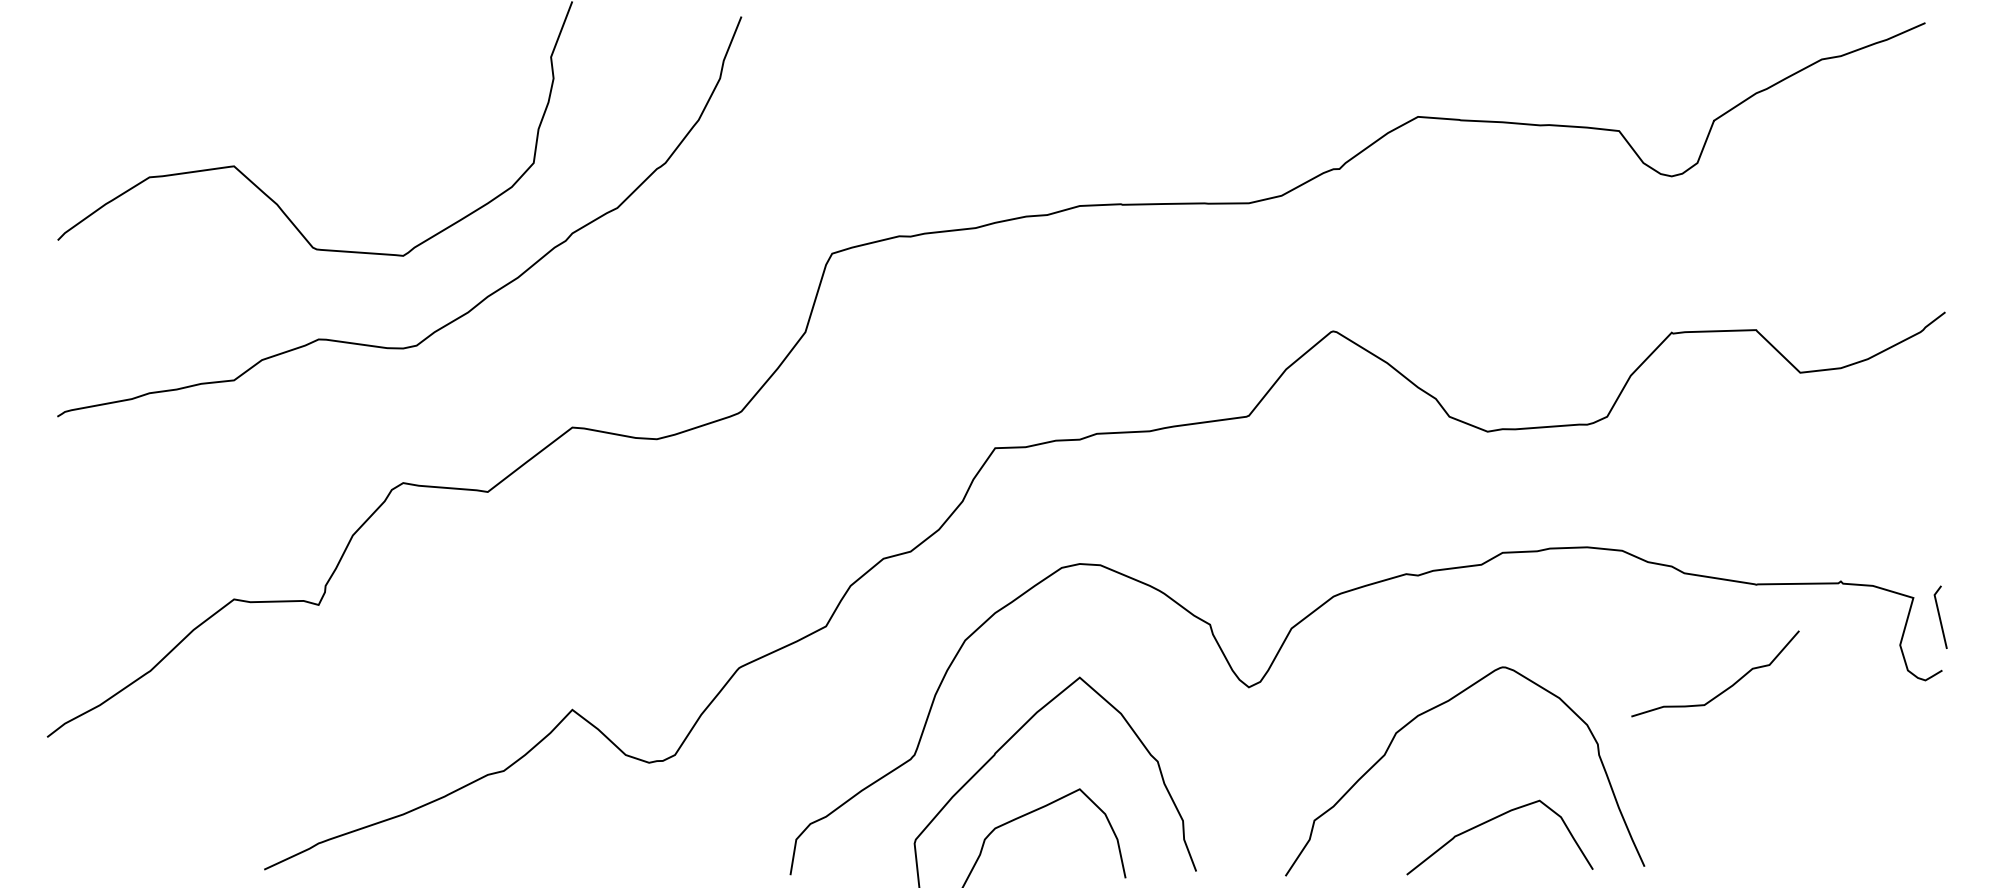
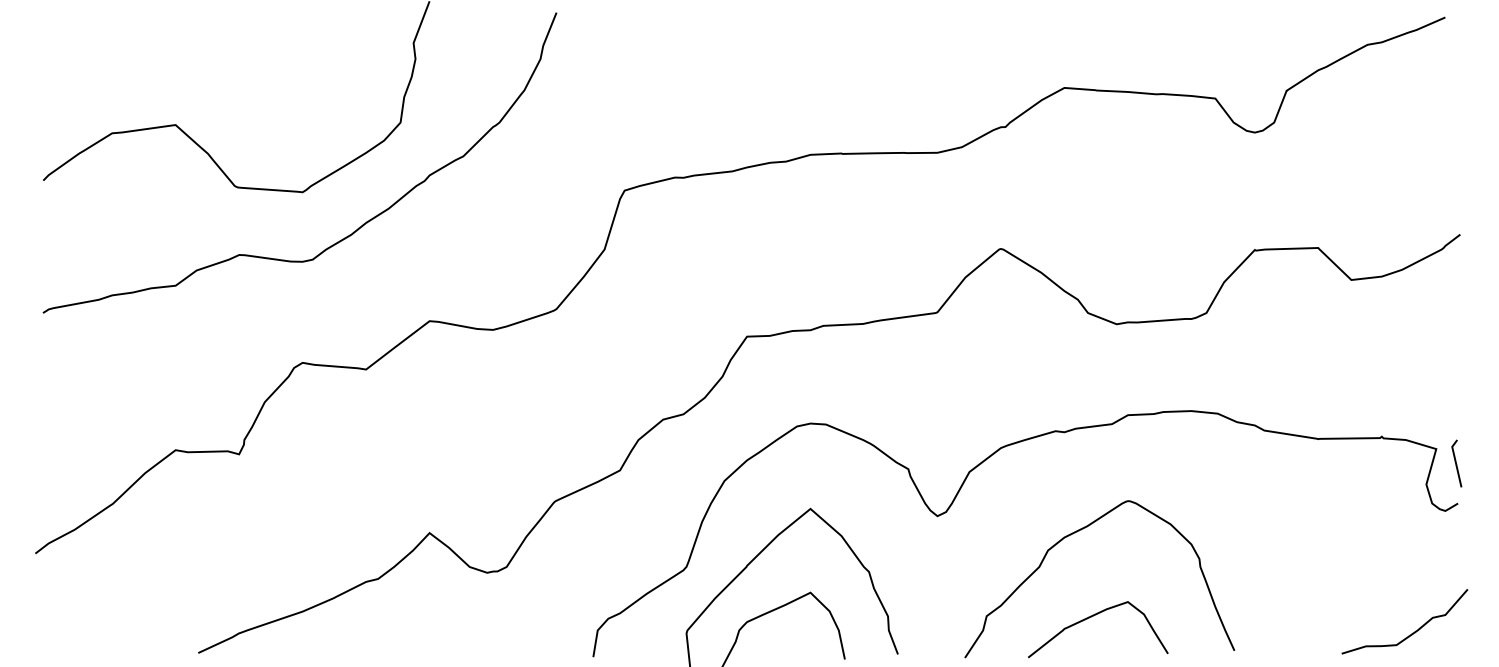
curve: (1726, 688) -> (1413, 632), moved
curve: (1490, 821) -> (1091, 617), moved

